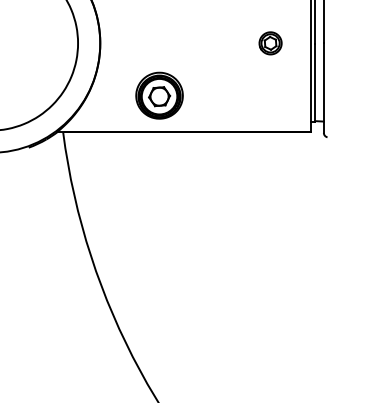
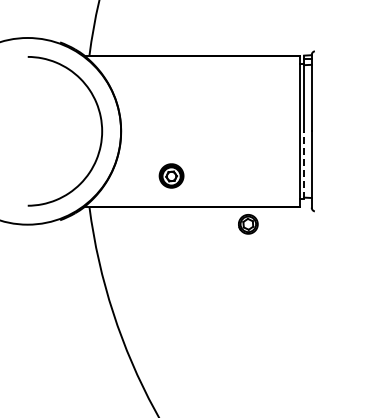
part: (270, 43) -> (248, 224), moved
line: (315, 82) -> (304, 164), solid -> dashed
part: (159, 95) -> (171, 175), size x0.6

